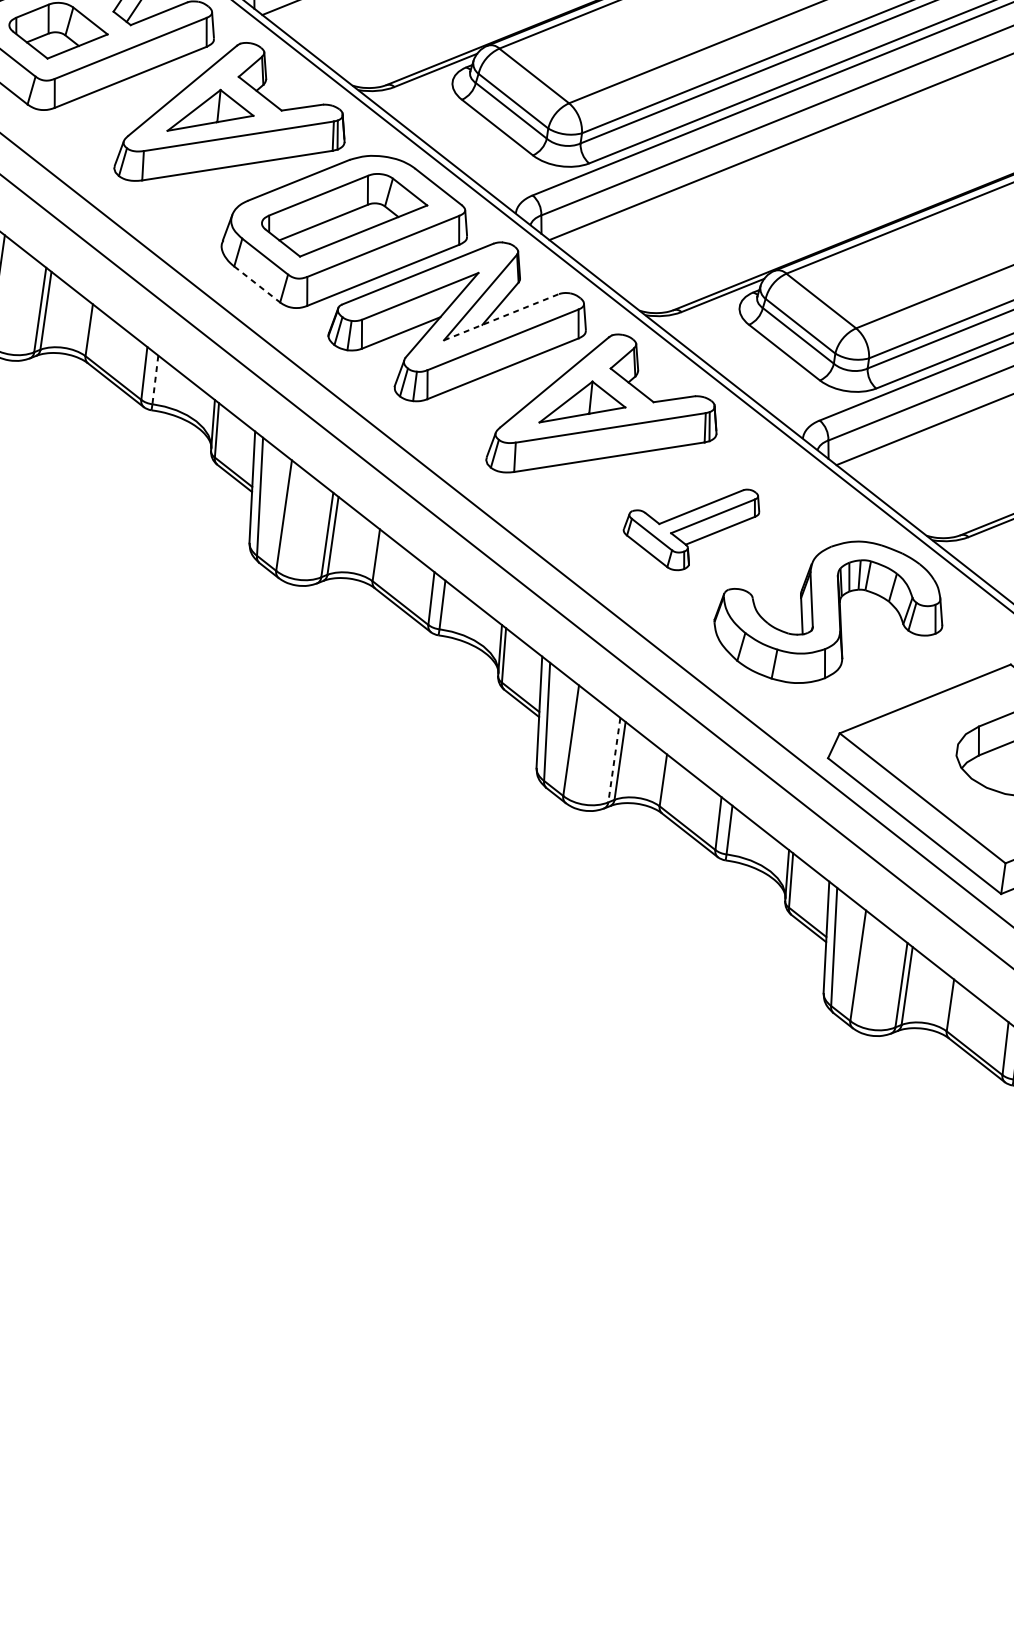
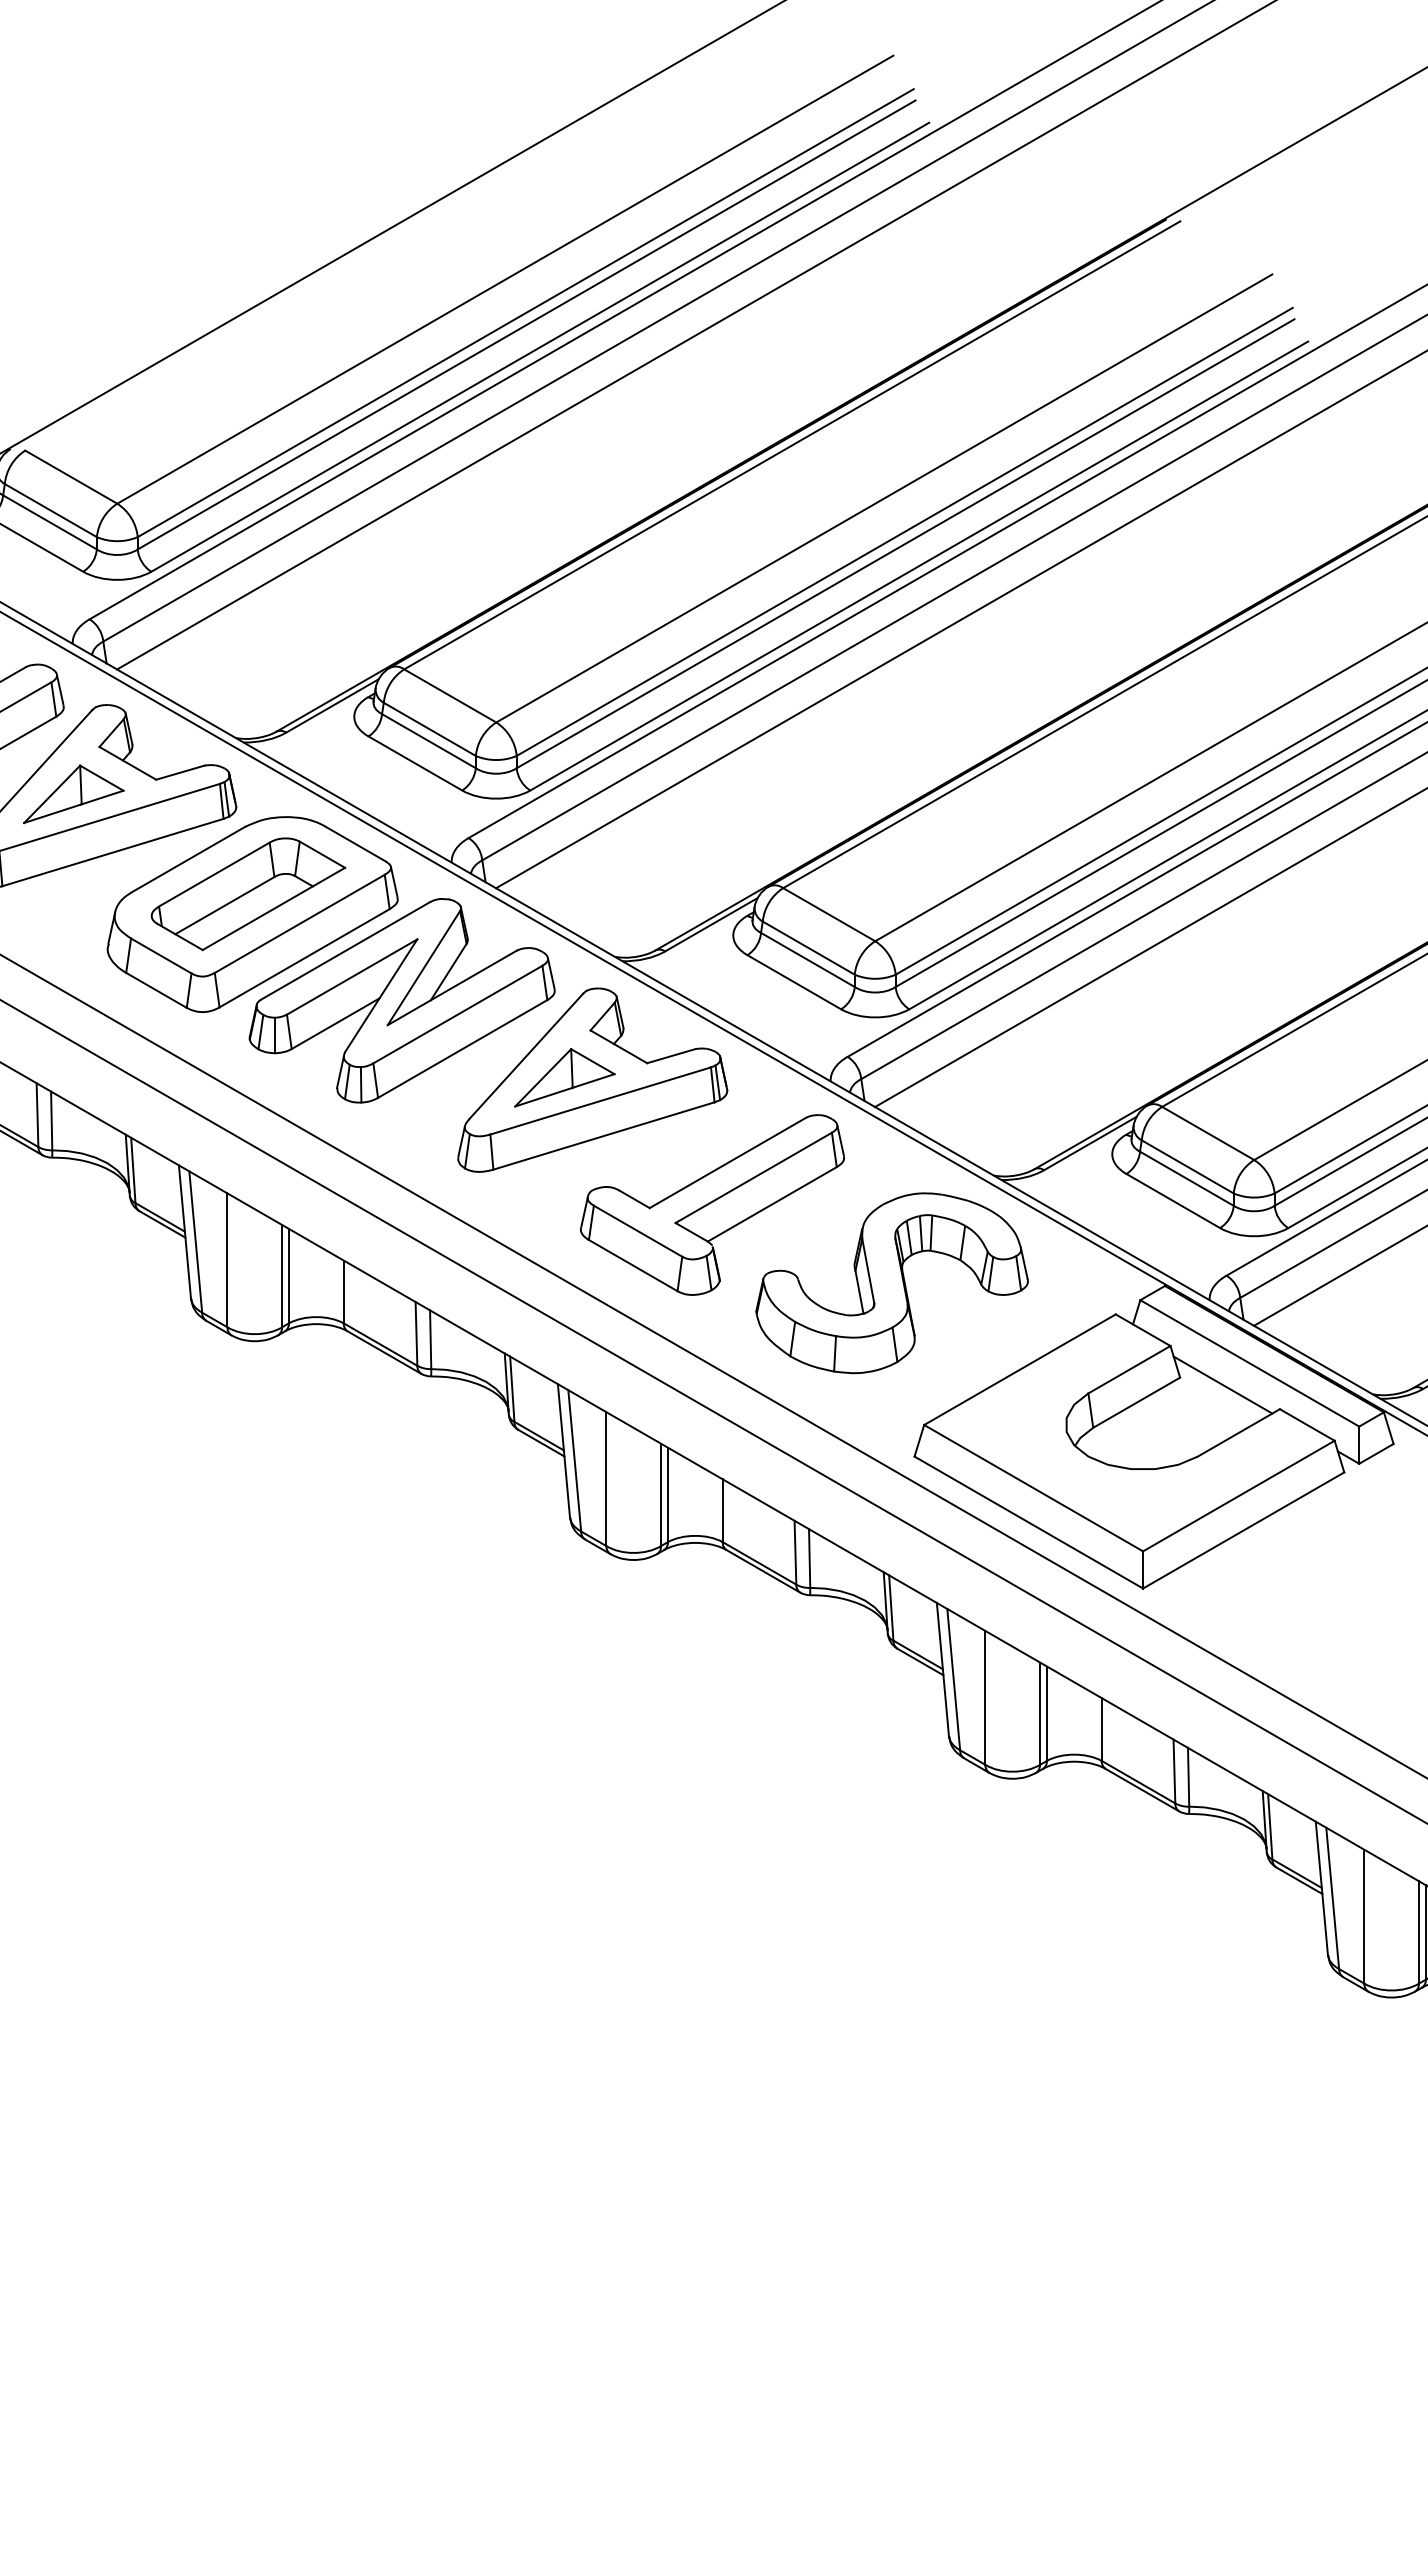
line: (257, 284) -> (156, 990), dashed -> solid
line: (501, 316) -> (452, 987), dashed -> solid
line: (155, 380) -> (51, 1121), dashed -> solid
part: (690, 526) -> (711, 1204), size x1.67
line: (614, 760) -> (661, 1495), dashed -> solid

